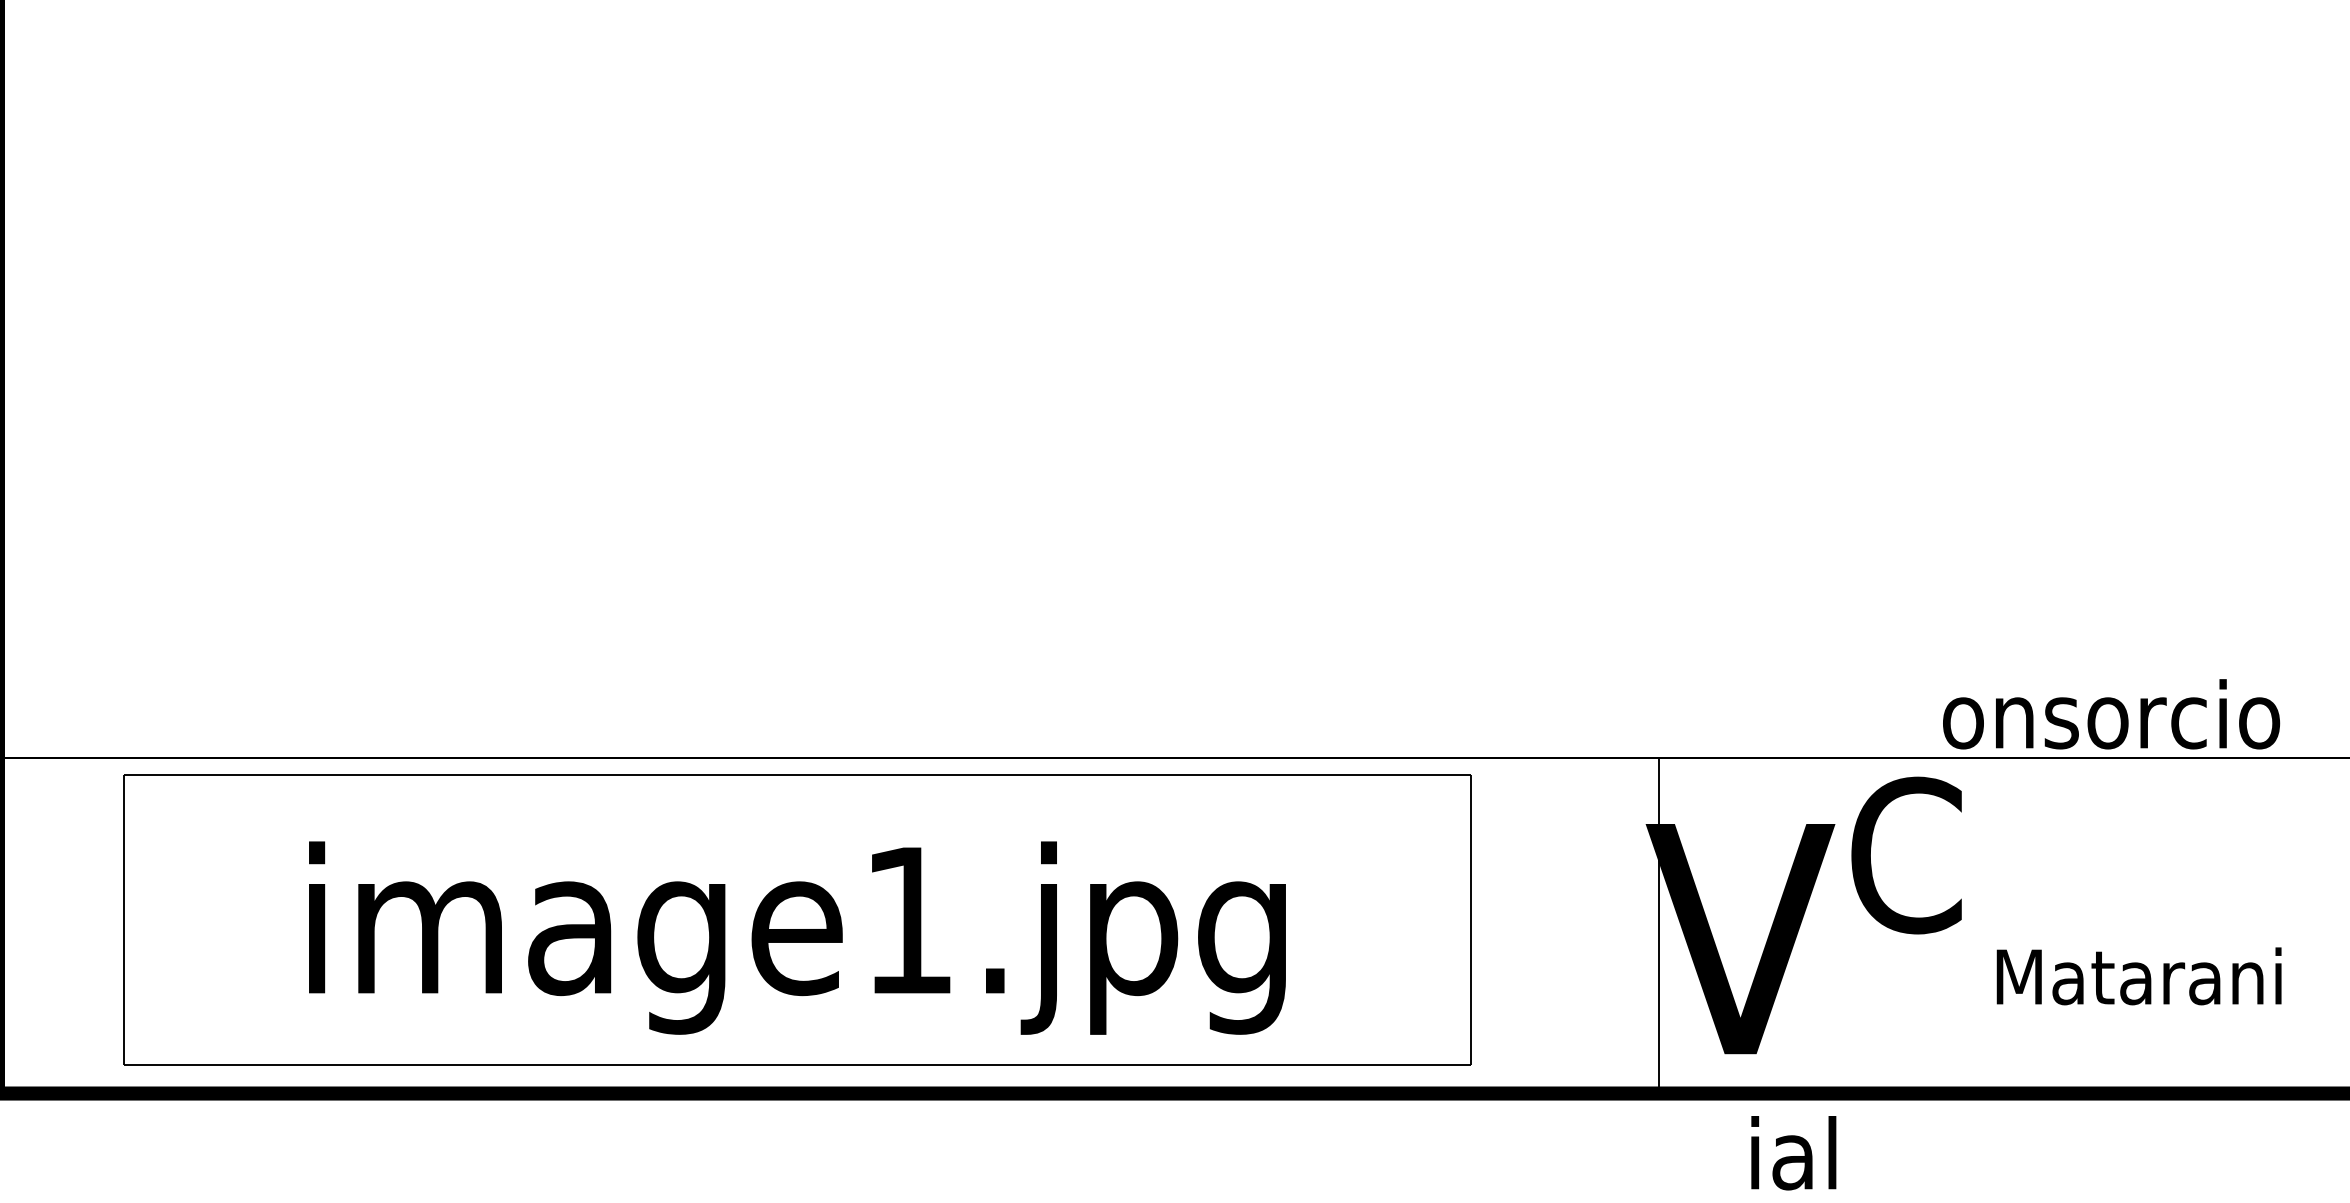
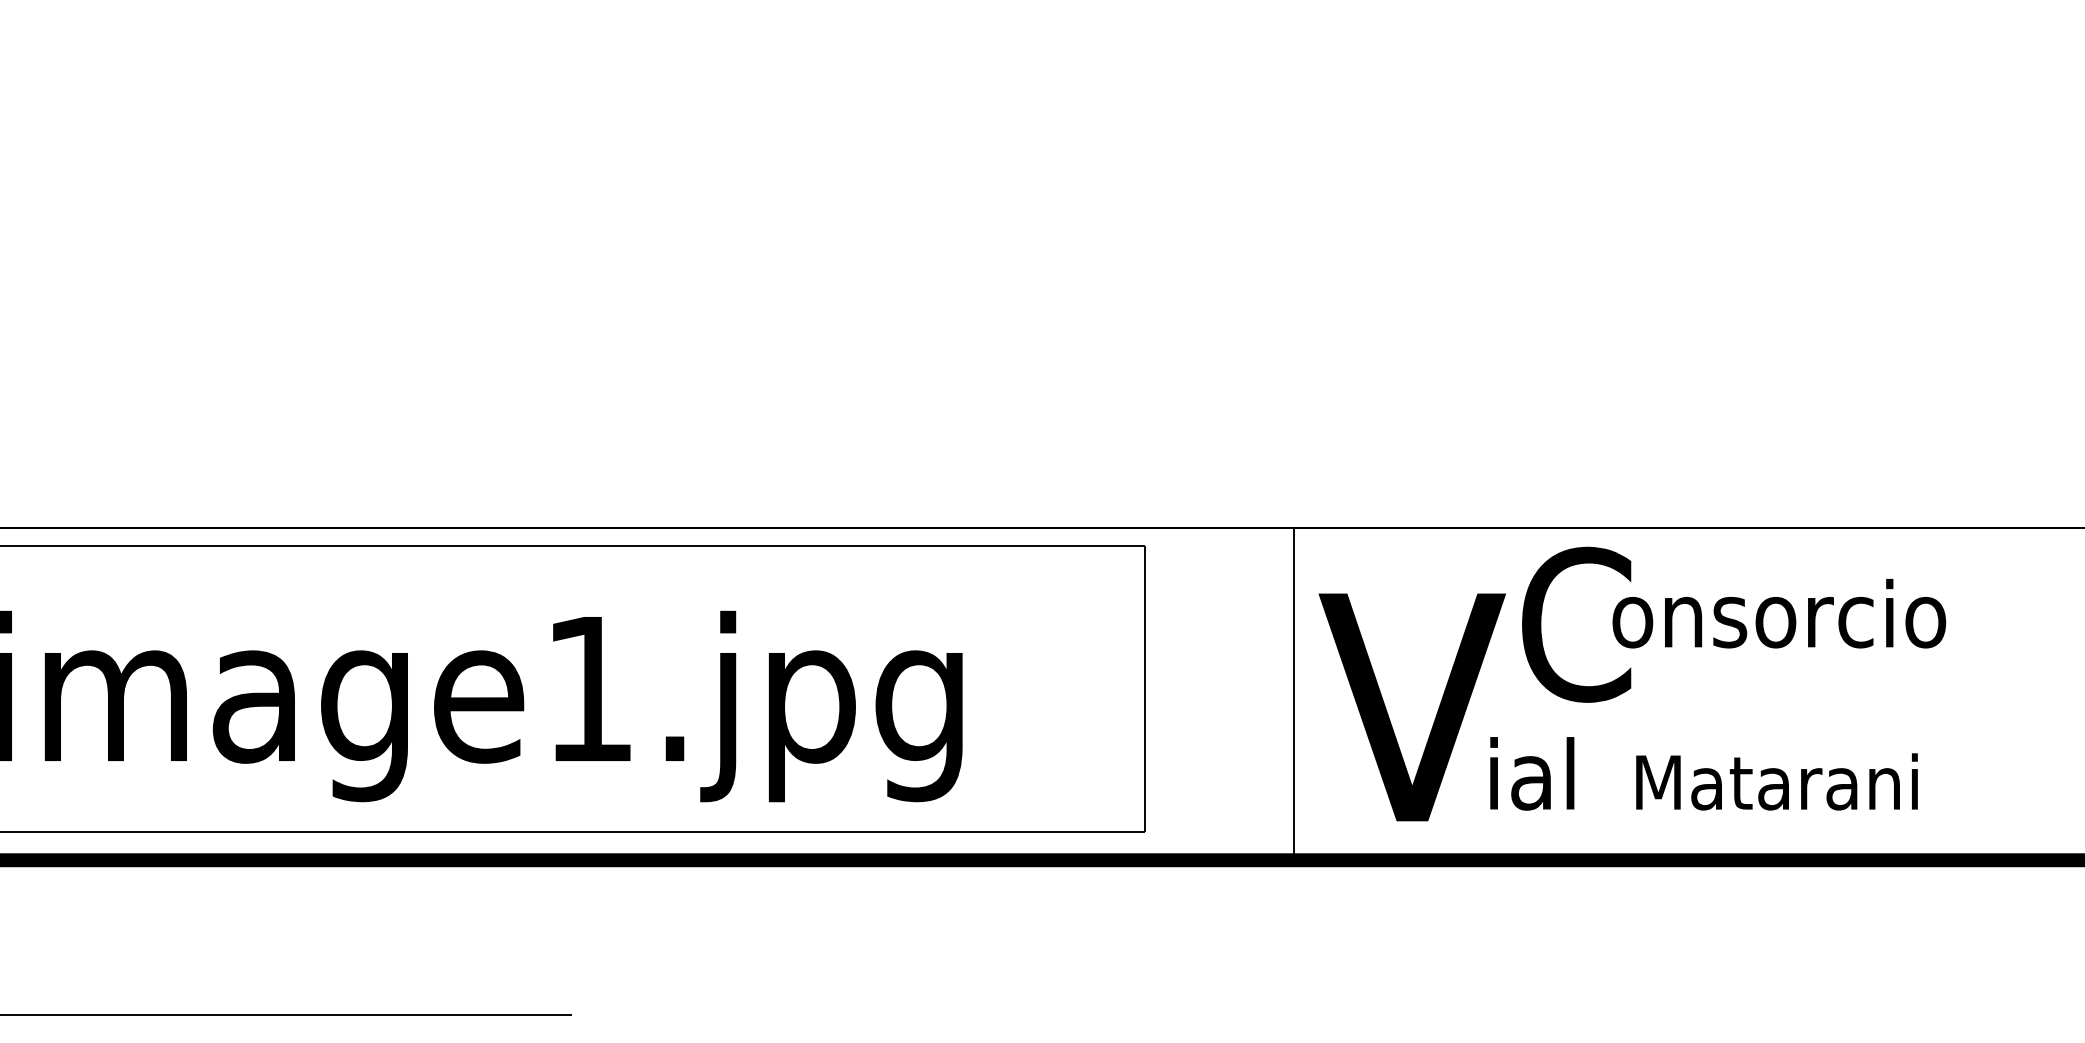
text: (2111, 714) -> (1779, 613), moved
line: (1658, 925) -> (1293, 694), moved
text: (2138, 976) -> (1776, 782), moved
text: (1793, 1153) -> (1531, 774), moved

